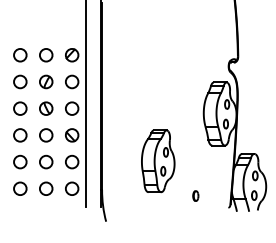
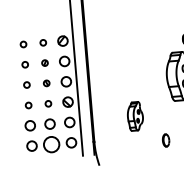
circle: (20, 55) -> (23, 44), size x0.6
circle: (46, 55) -> (43, 42), size x0.6
circle: (20, 81) -> (25, 64), size x0.6
part: (46, 81) -> (45, 62), size x0.6
circle: (20, 108) -> (27, 84), size x0.6
part: (46, 108) -> (46, 83), size x0.6
circle: (20, 135) -> (28, 105), size x0.6
circle: (46, 135) -> (48, 103), size x0.6
part: (158, 161) -> (135, 116), size x0.6
circle: (46, 188) -> (51, 144), size x1.6
part: (195, 195) -> (165, 140), size x1.6

